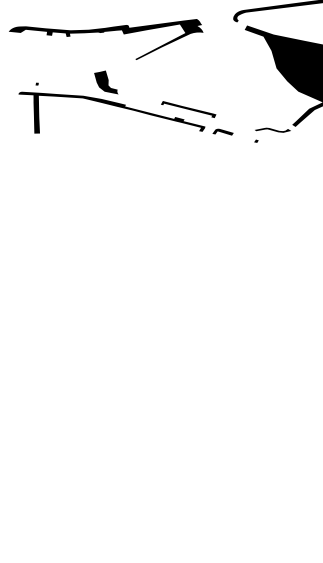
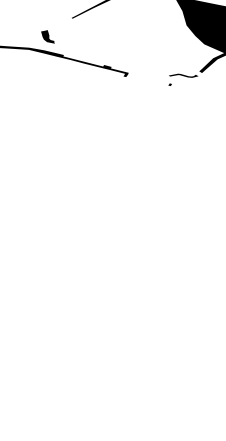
part: (106, 82) -> (48, 36), size x0.7
fill: (188, 109) -> (114, 58), removed
part: (222, 131) -> (142, 76), removed

